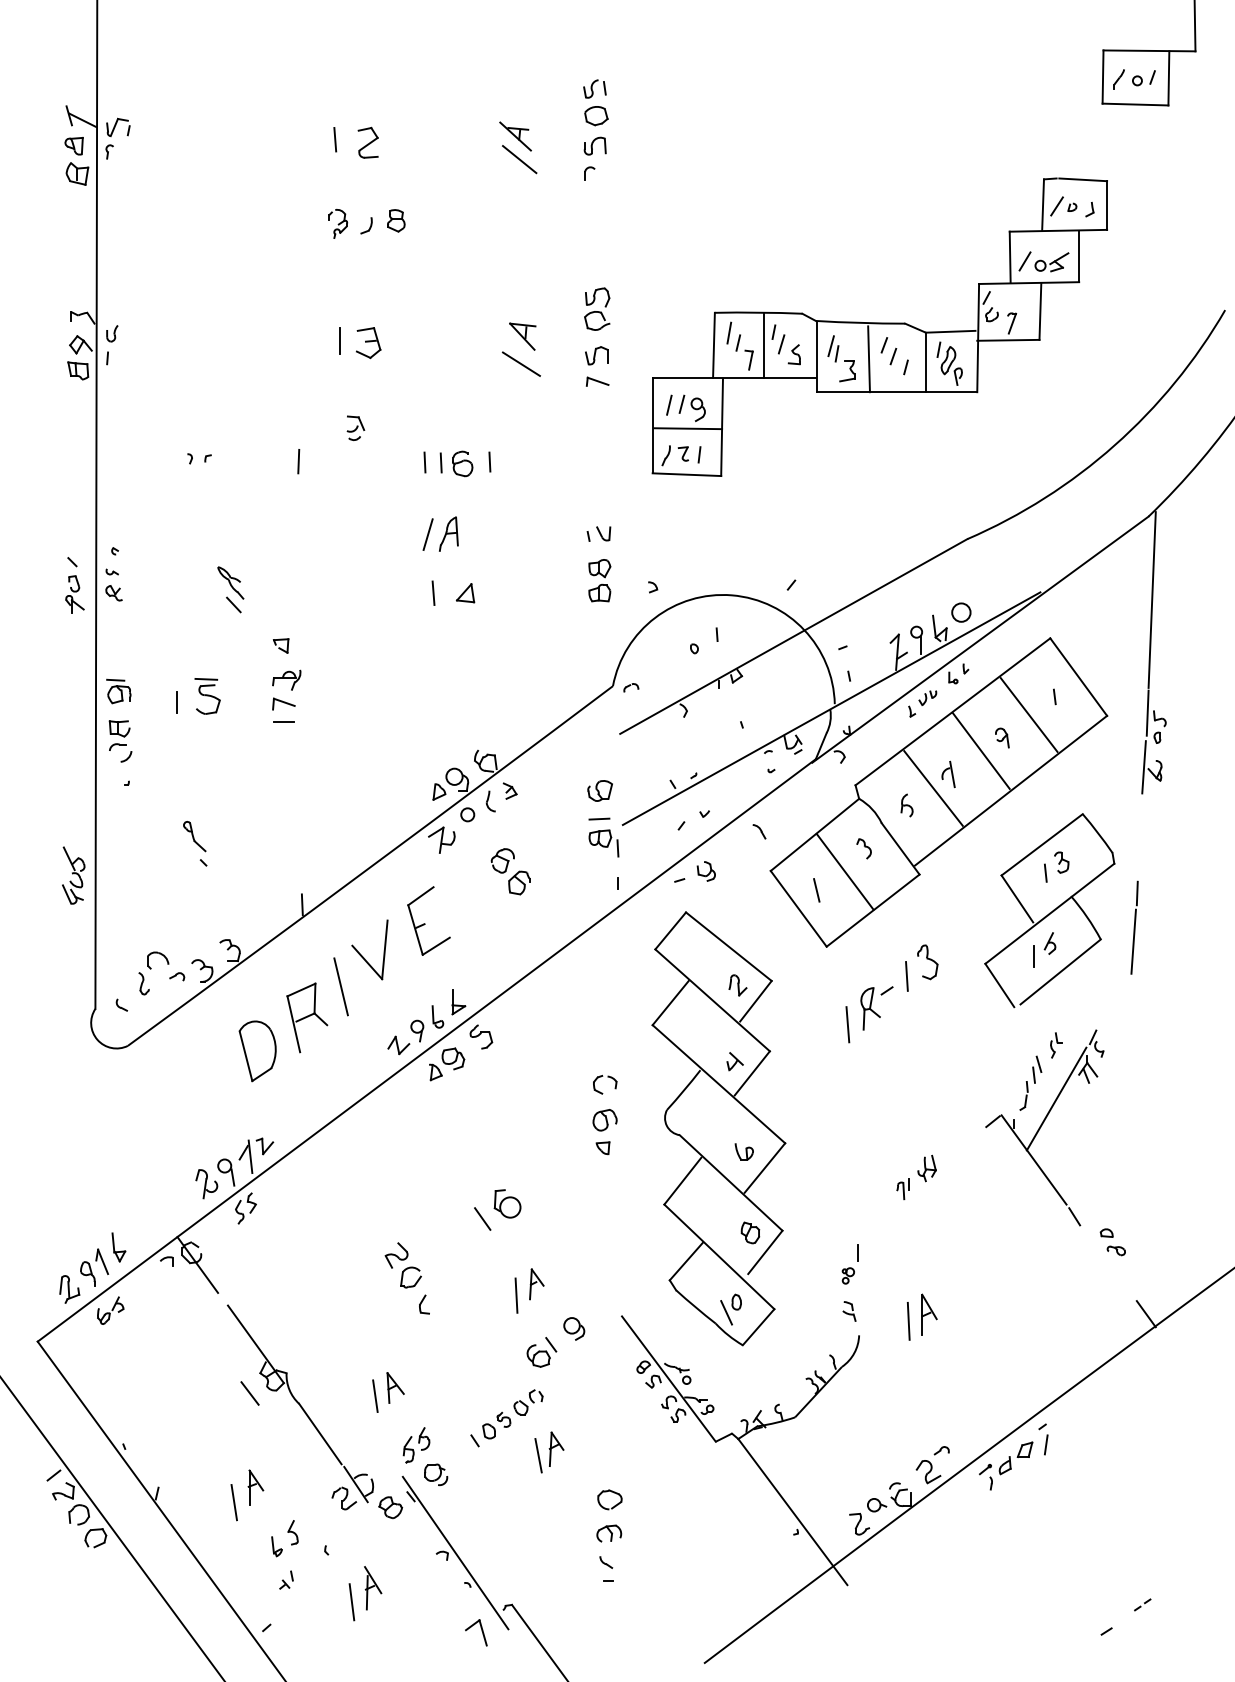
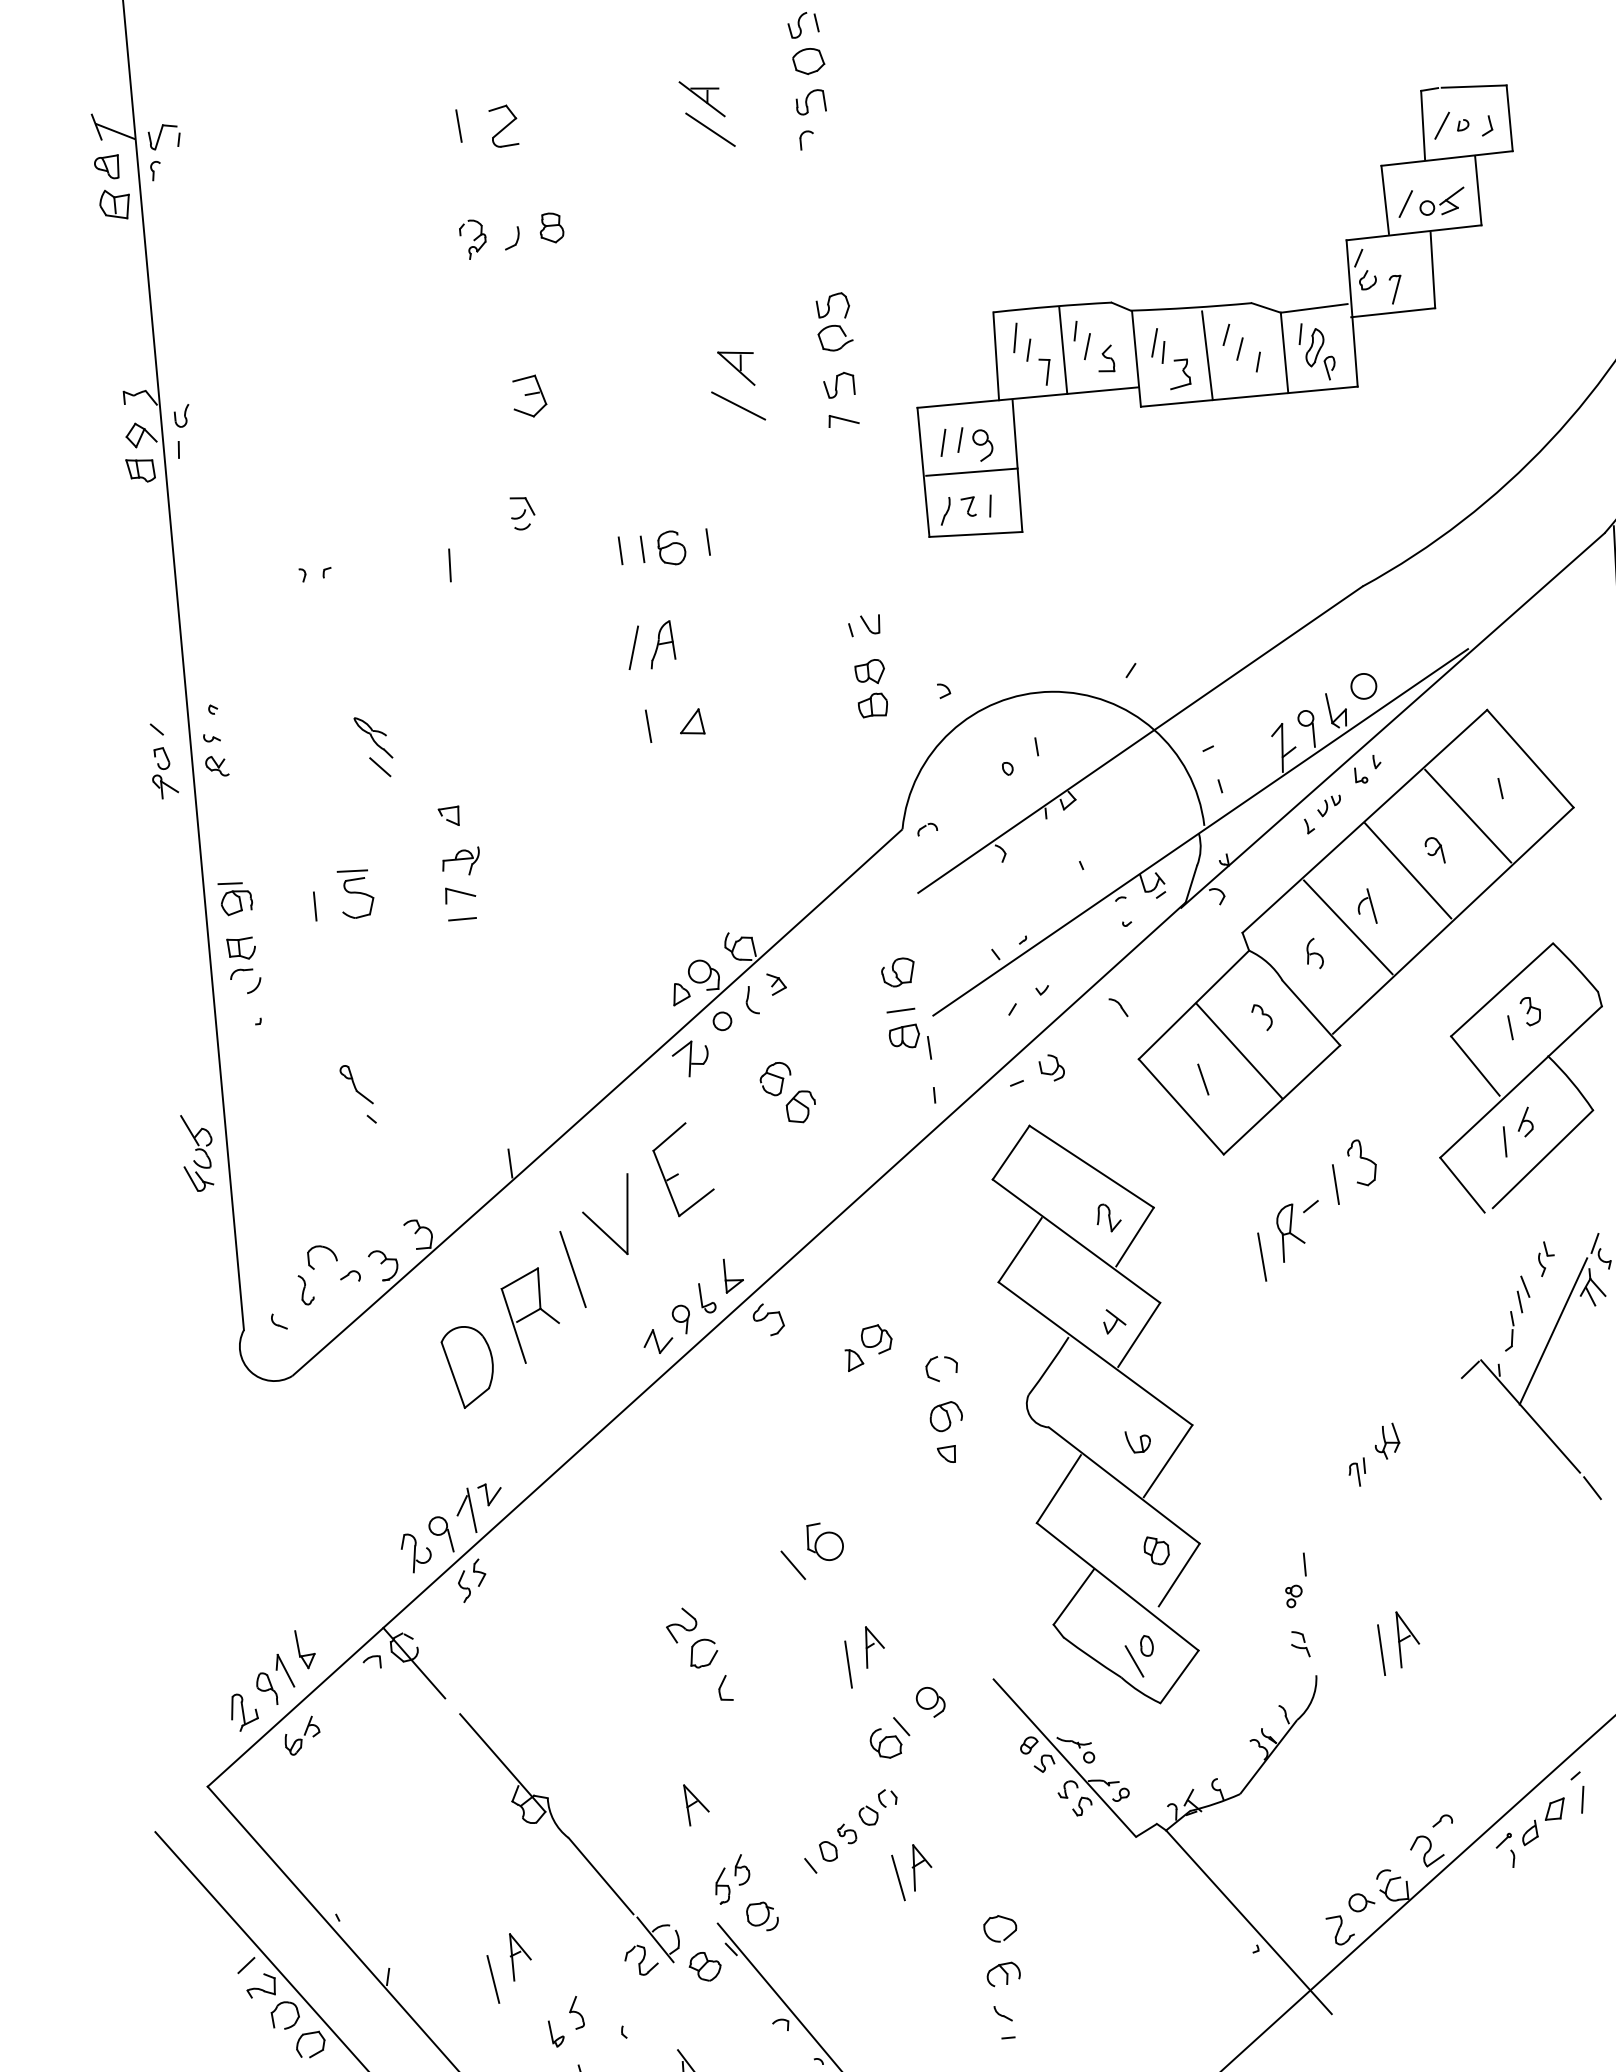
line: (339, 341) -> (489, 398), removed
part: (447, 1064) -> (869, 1347), moved
line: (249, 1393) -> (500, 1830), removed
line: (375, 1395) -> (670, 1817), removed

